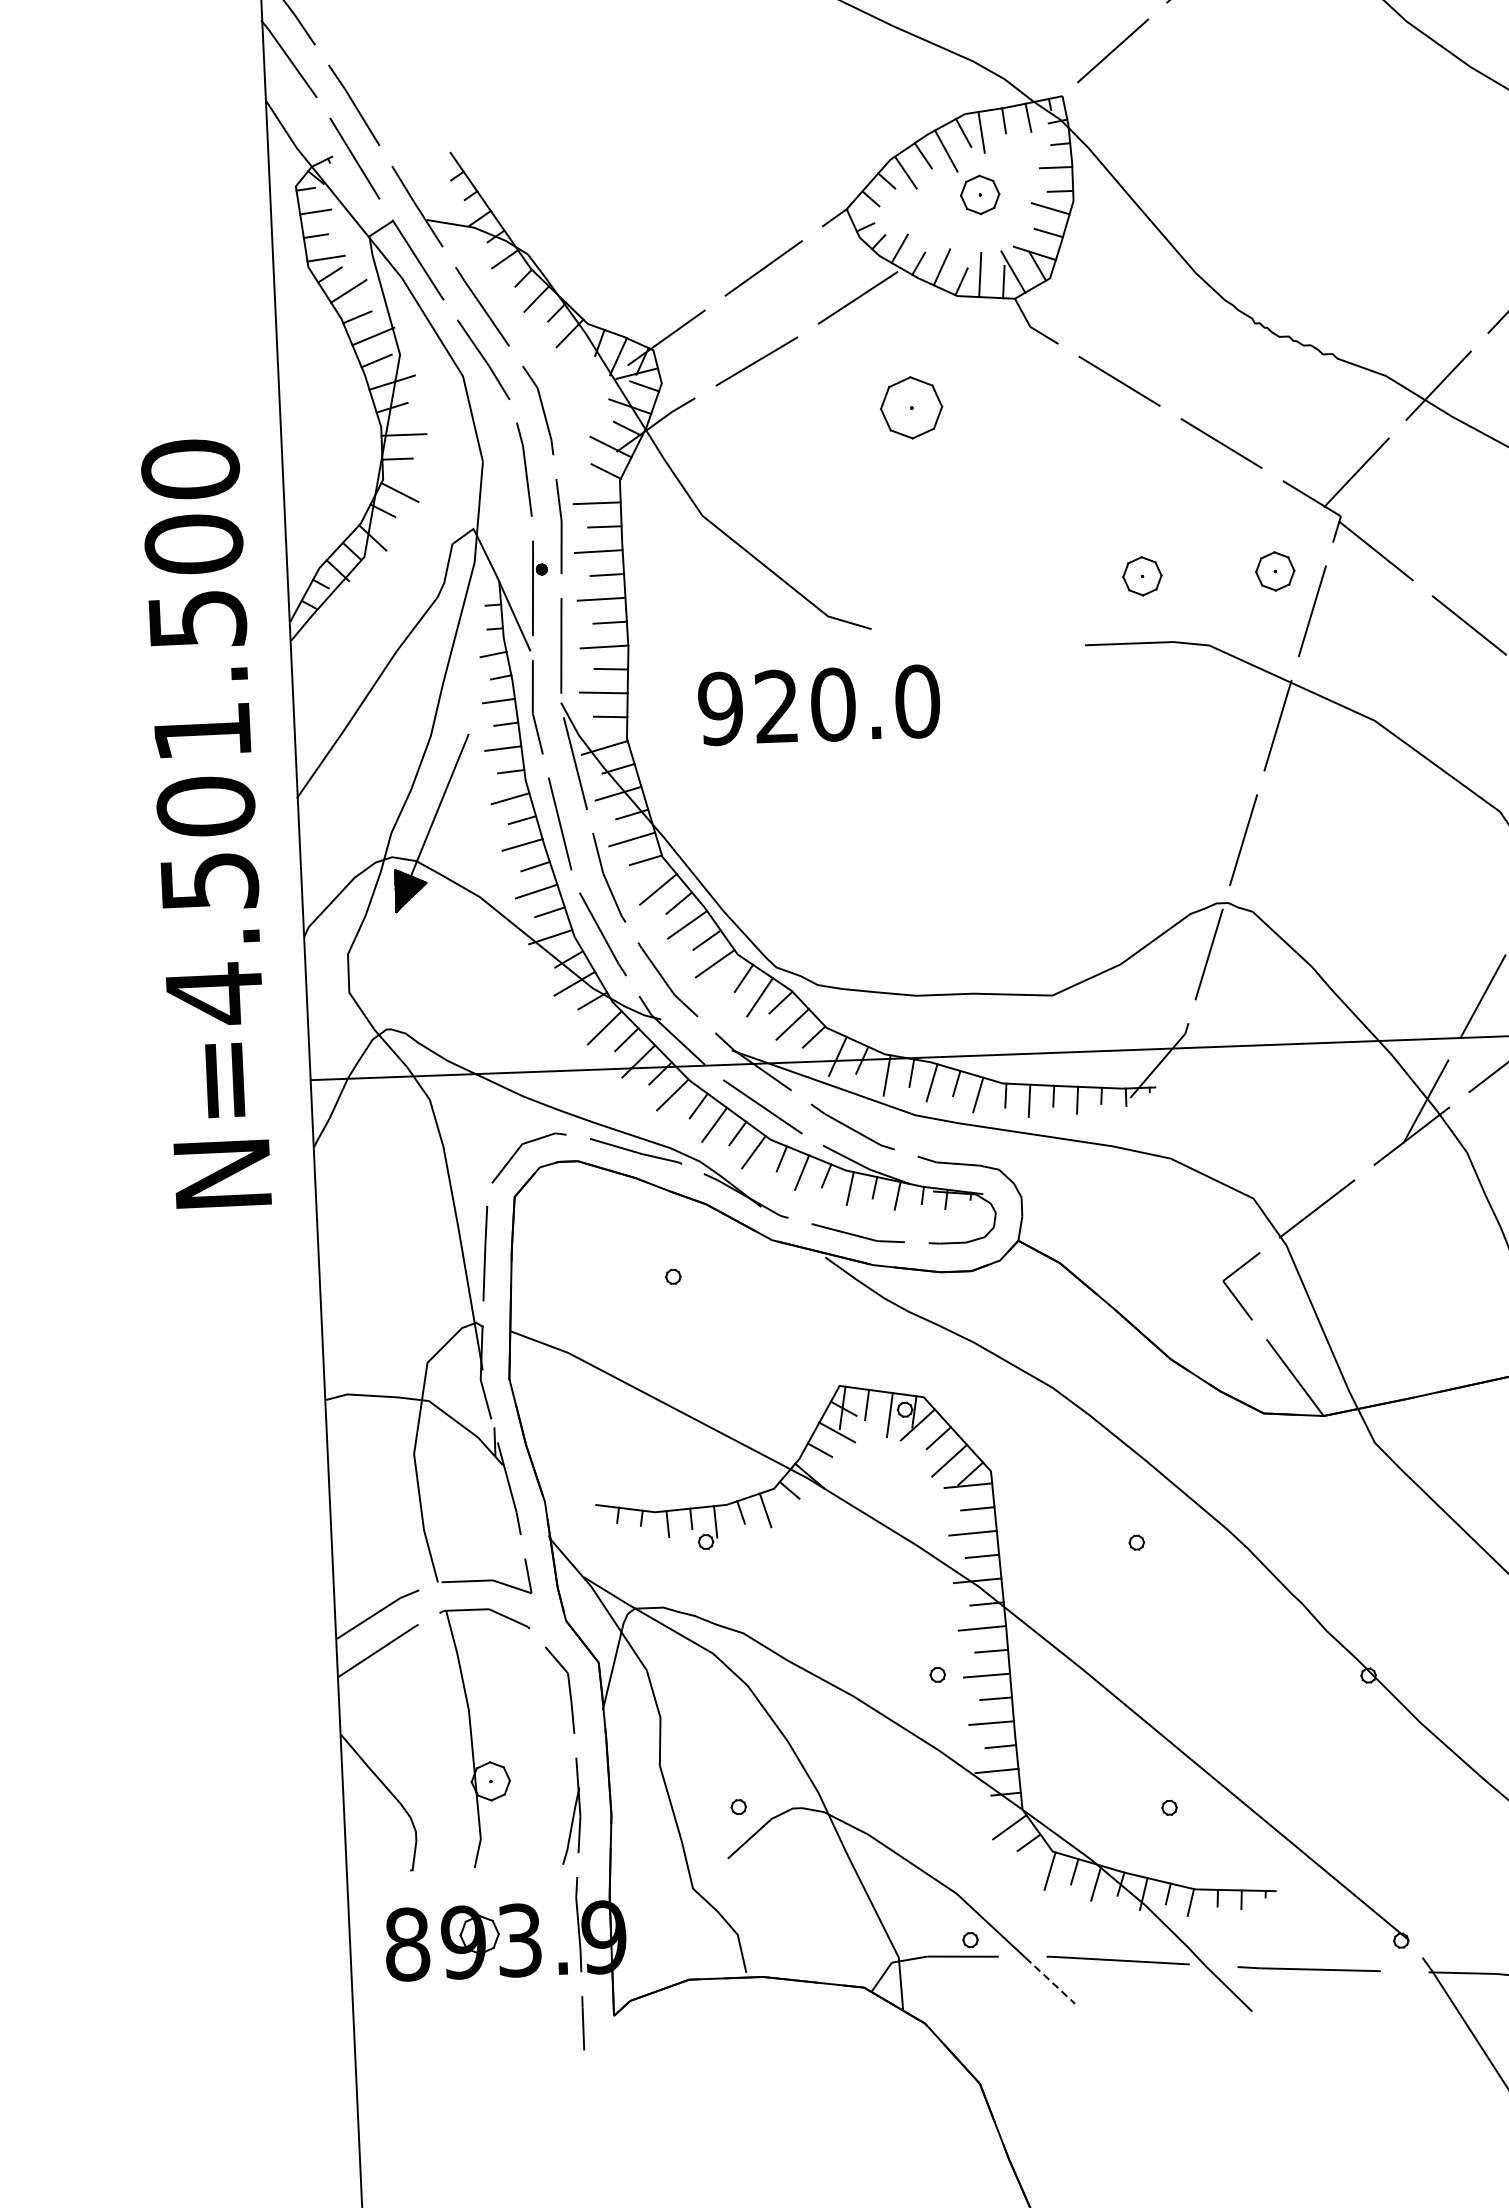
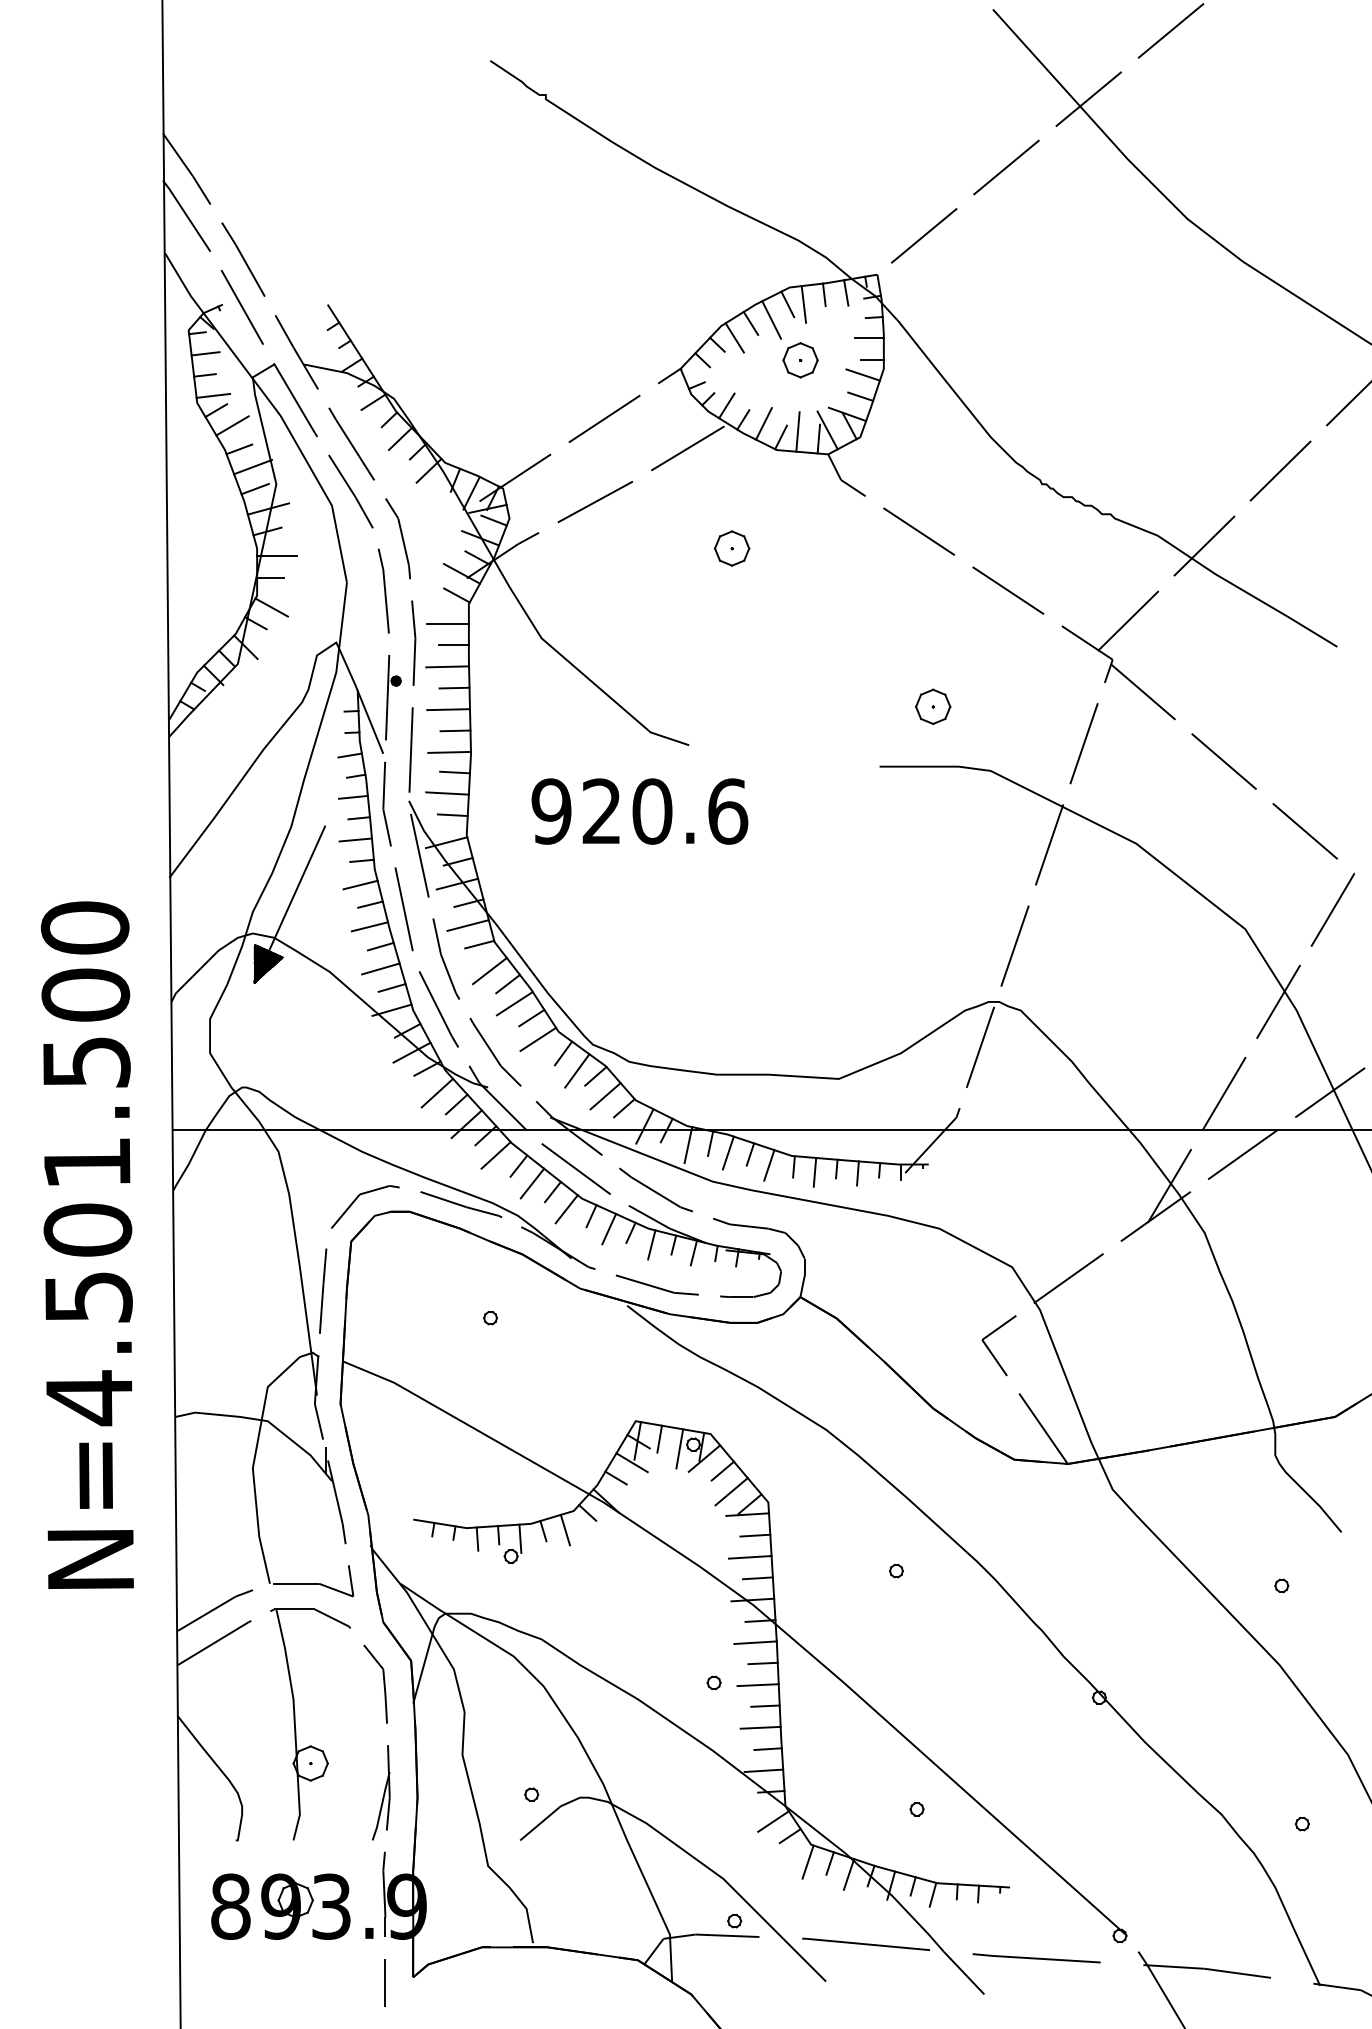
part: (910, 407) -> (731, 548), size x0.62
part: (1275, 571) -> (1052, 706), removed
text: (918, 701) -> (728, 811), 920.0 -> 920.6
text: (205, 822) -> (86, 1244), moved
line: (1051, 1981) -> (805, 1960), dashed -> solid

